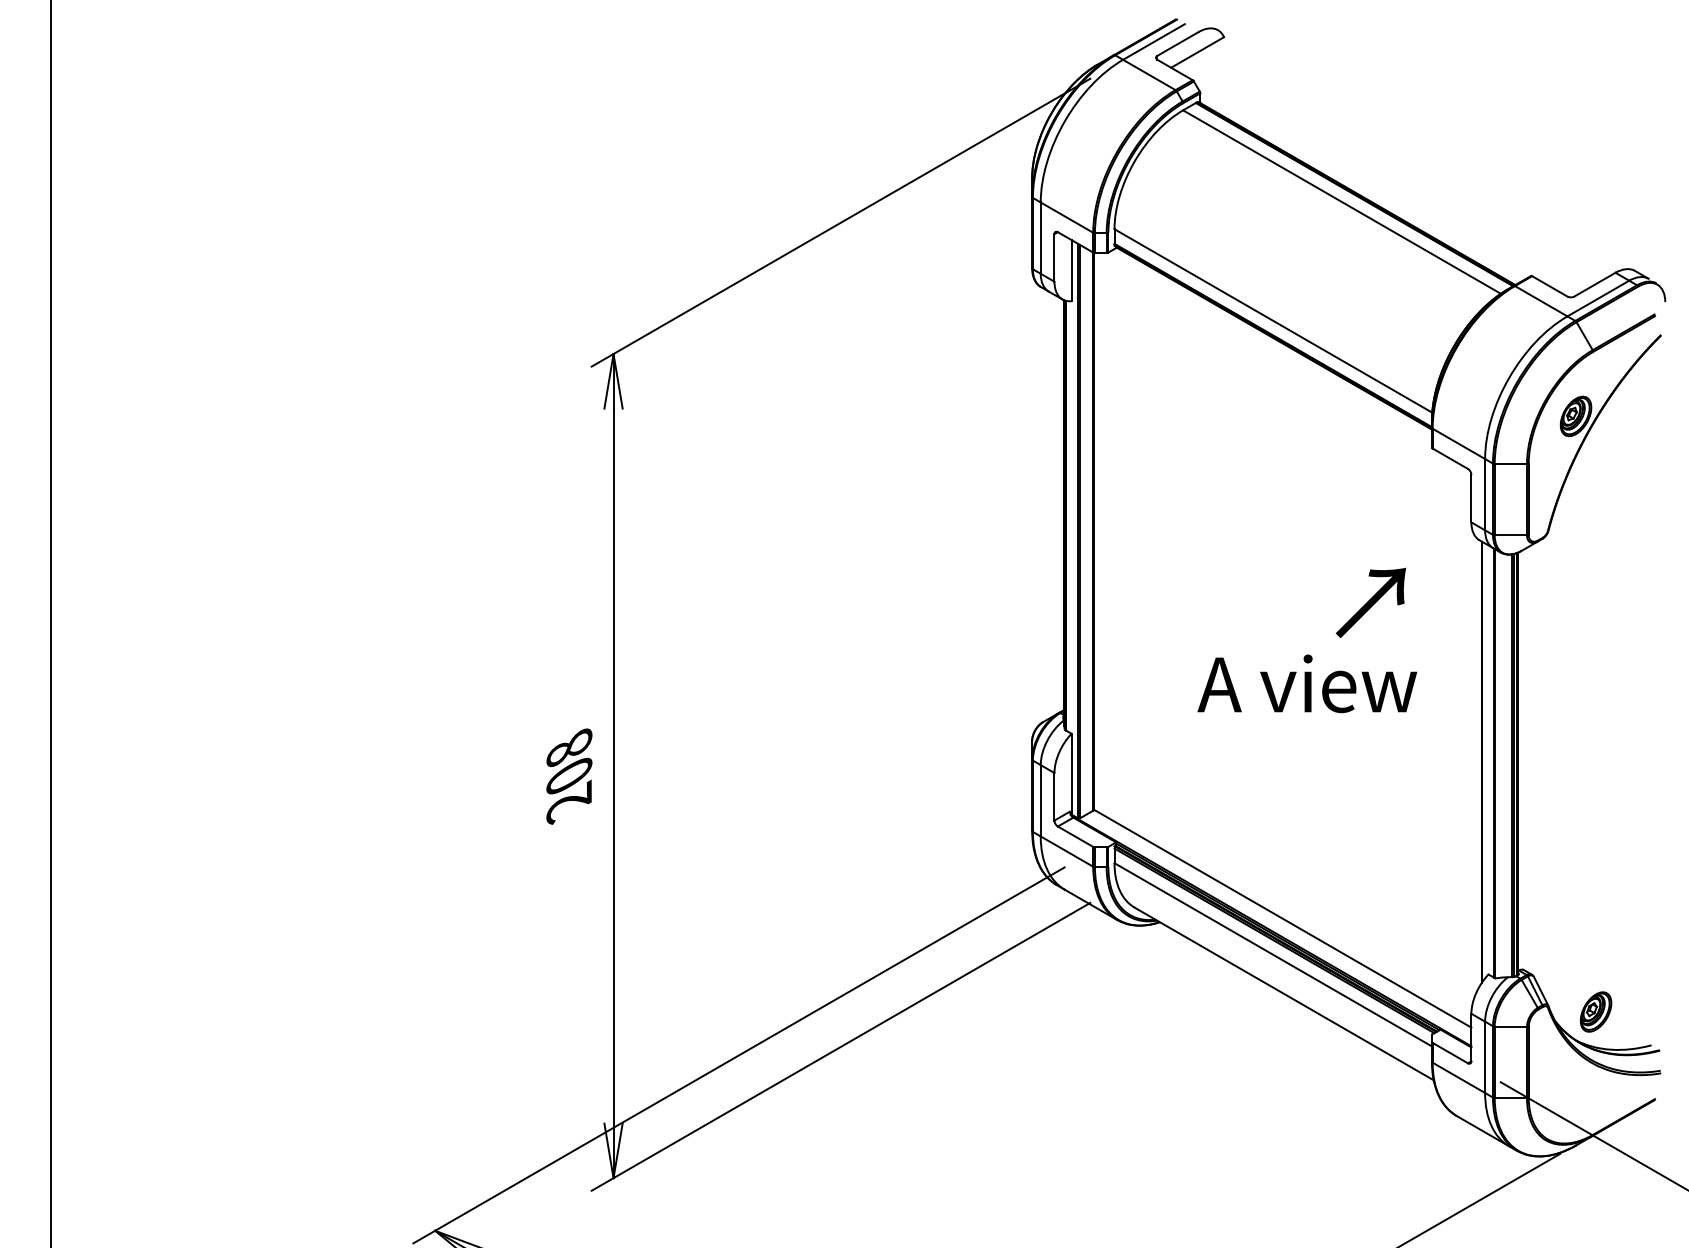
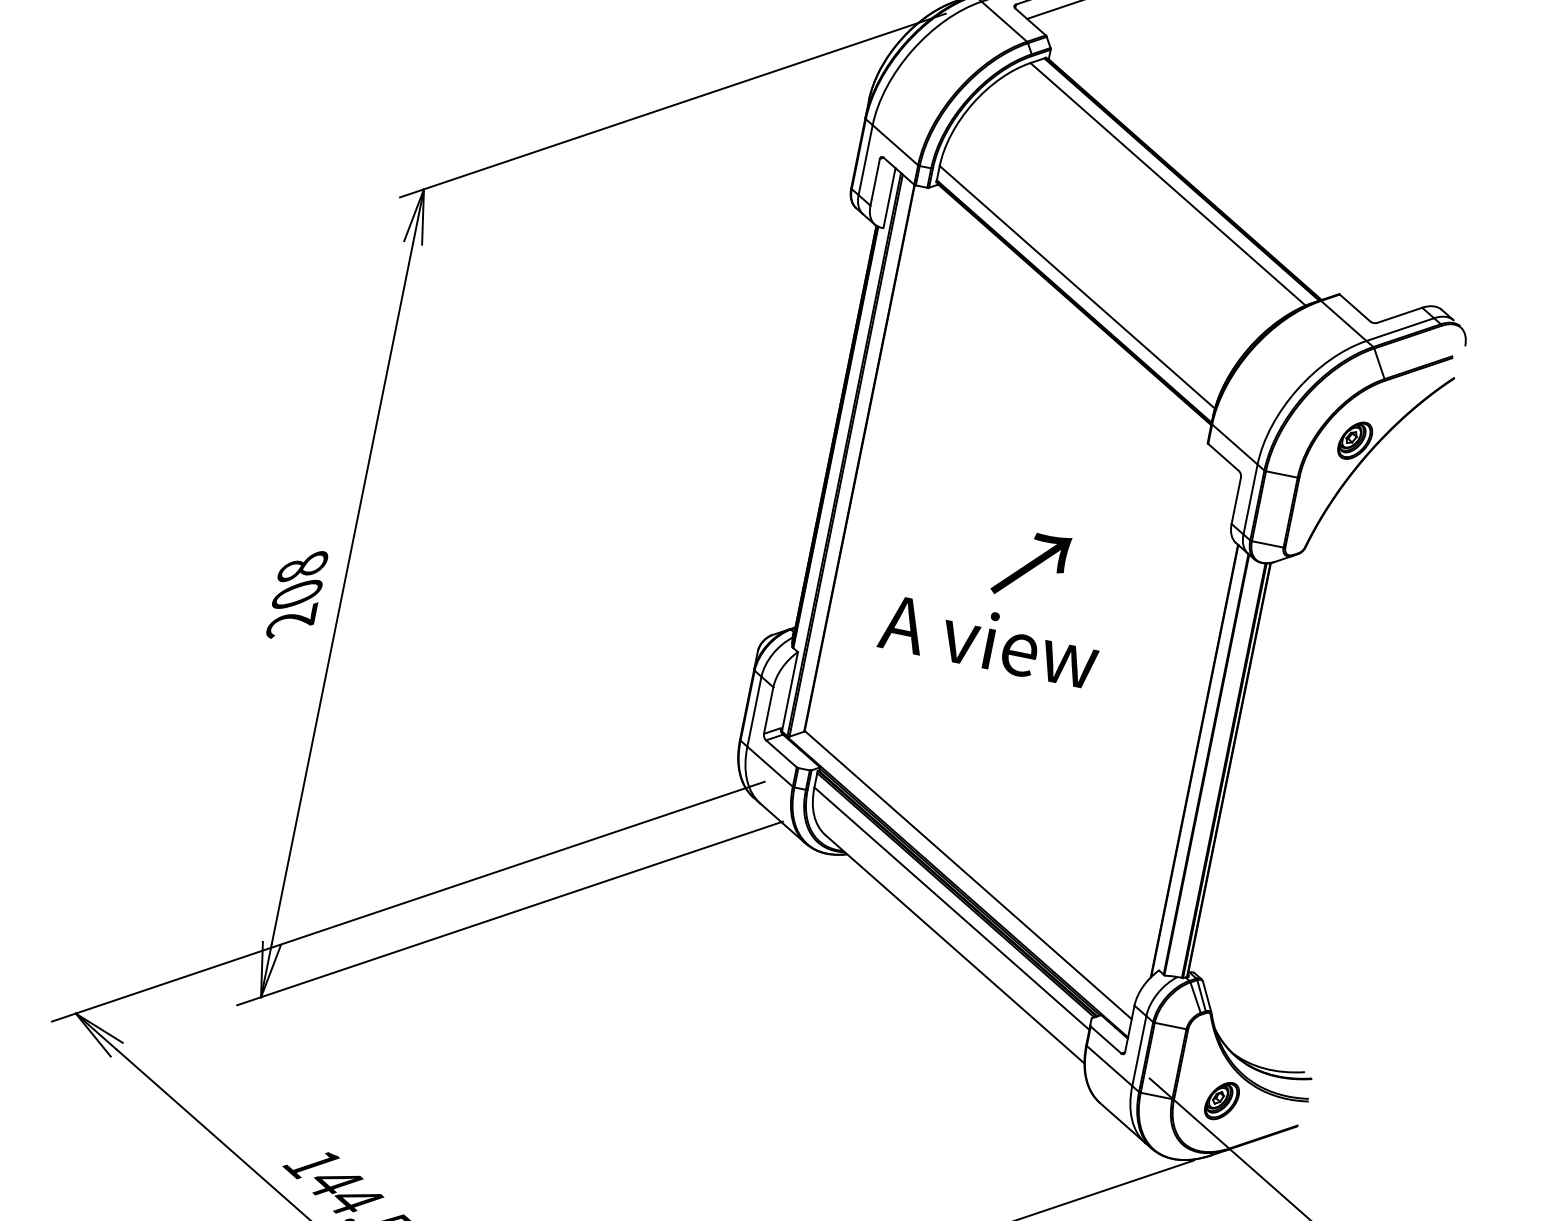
text: (1370, 602) -> (1030, 565), moved
text: (1307, 683) -> (989, 640), moved
part: (1595, 1011) -> (1221, 1100), moved

